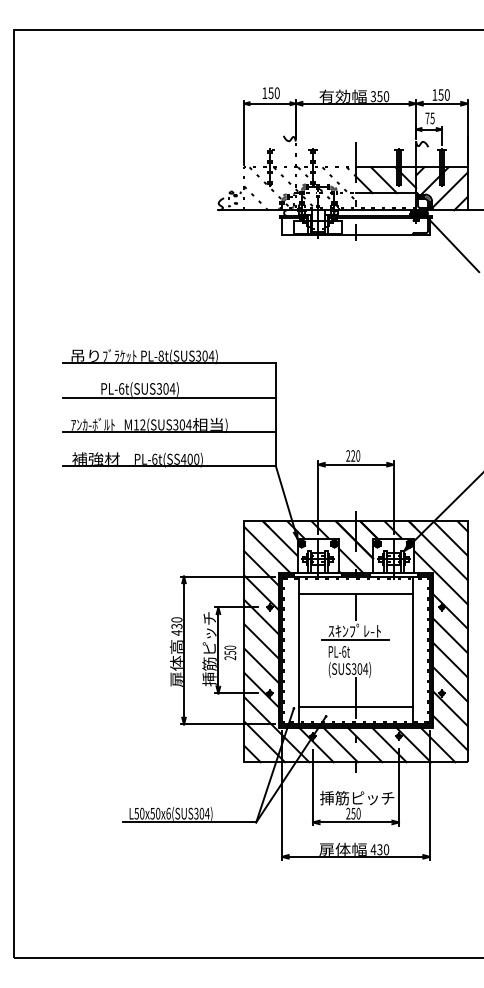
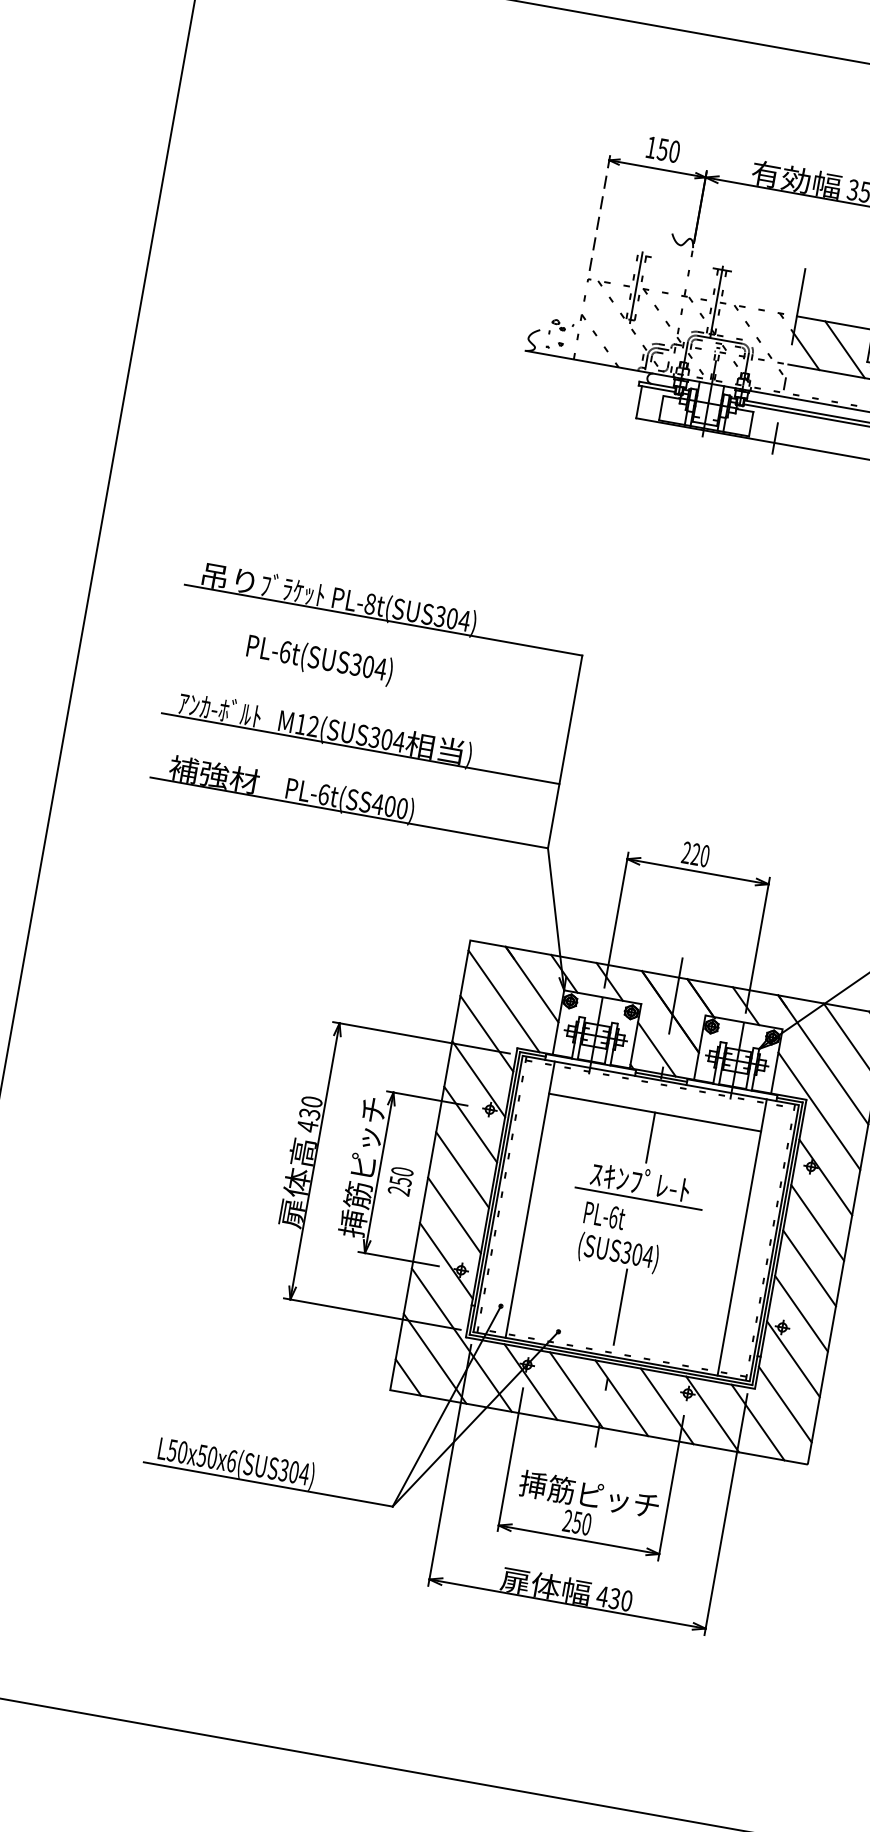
line: (244, 132) -> (600, 214), solid -> dashed
line: (169, 397) -> (372, 684), removed
line: (355, 707) -> (616, 1324), removed

